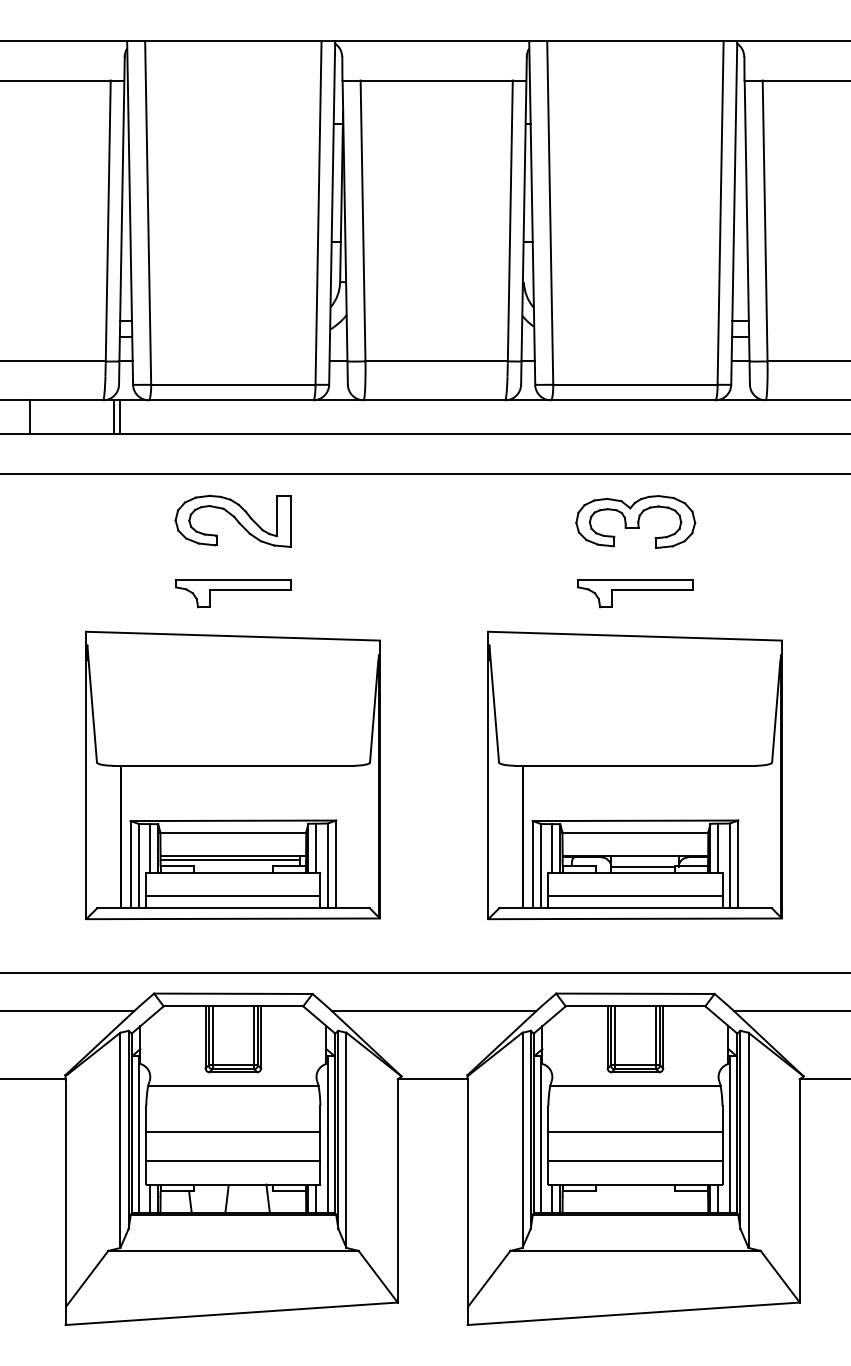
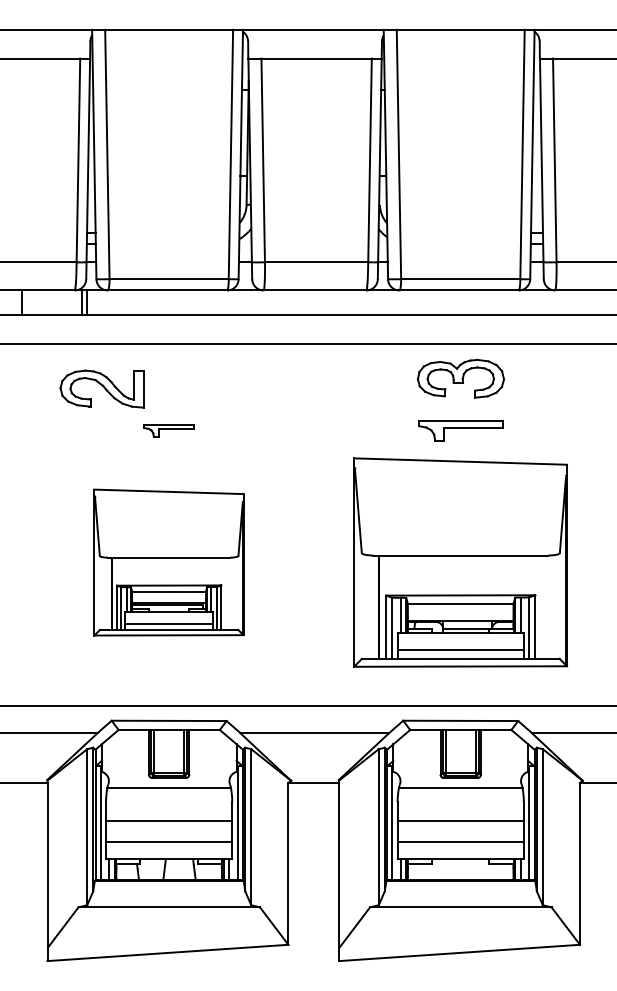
part: (232, 520) -> (101, 388), moved
part: (233, 593) -> (169, 430), size x0.6
part: (232, 775) -> (168, 562), size x0.7

